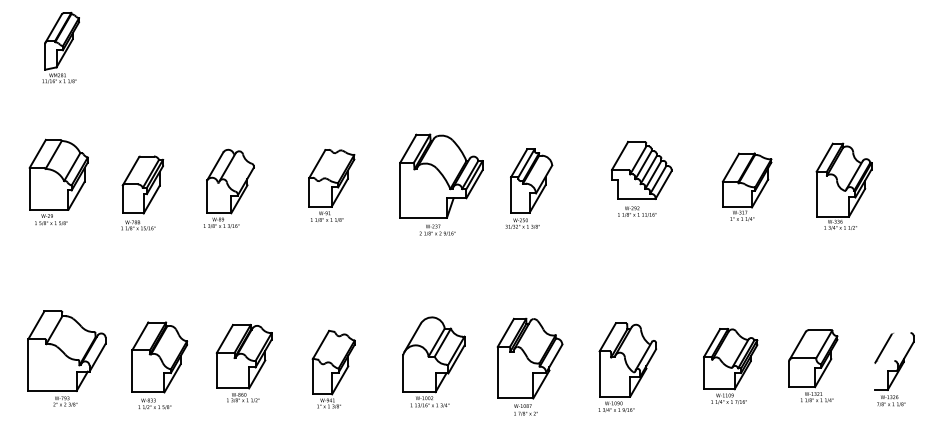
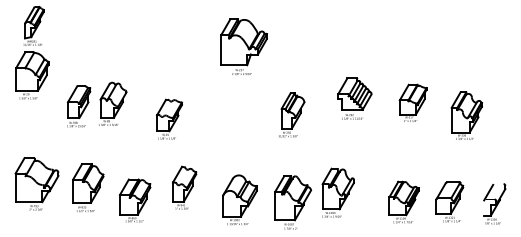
part: (58, 181) -> (32, 75), moved
part: (331, 183) -> (169, 118), moved
part: (440, 183) -> (243, 46), moved
part: (843, 185) -> (466, 115), moved
part: (230, 187) -> (113, 103), moved
part: (530, 187) -> (292, 114), moved
part: (65, 357) -> (36, 183), moved
part: (160, 364) -> (88, 187), moved
part: (626, 366) -> (337, 192), moved
part: (333, 368) -> (184, 187), moved

